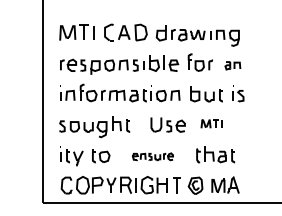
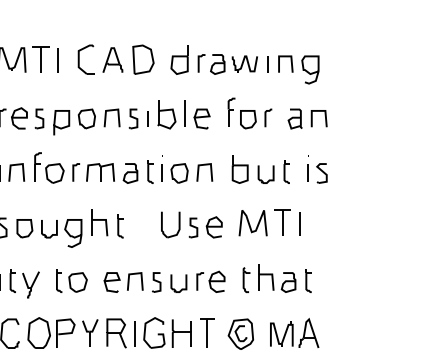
part: (232, 65) -> (307, 118), size x1.43
part: (211, 123) -> (269, 222), size x1.67
part: (152, 156) -> (163, 281), size x1.67

